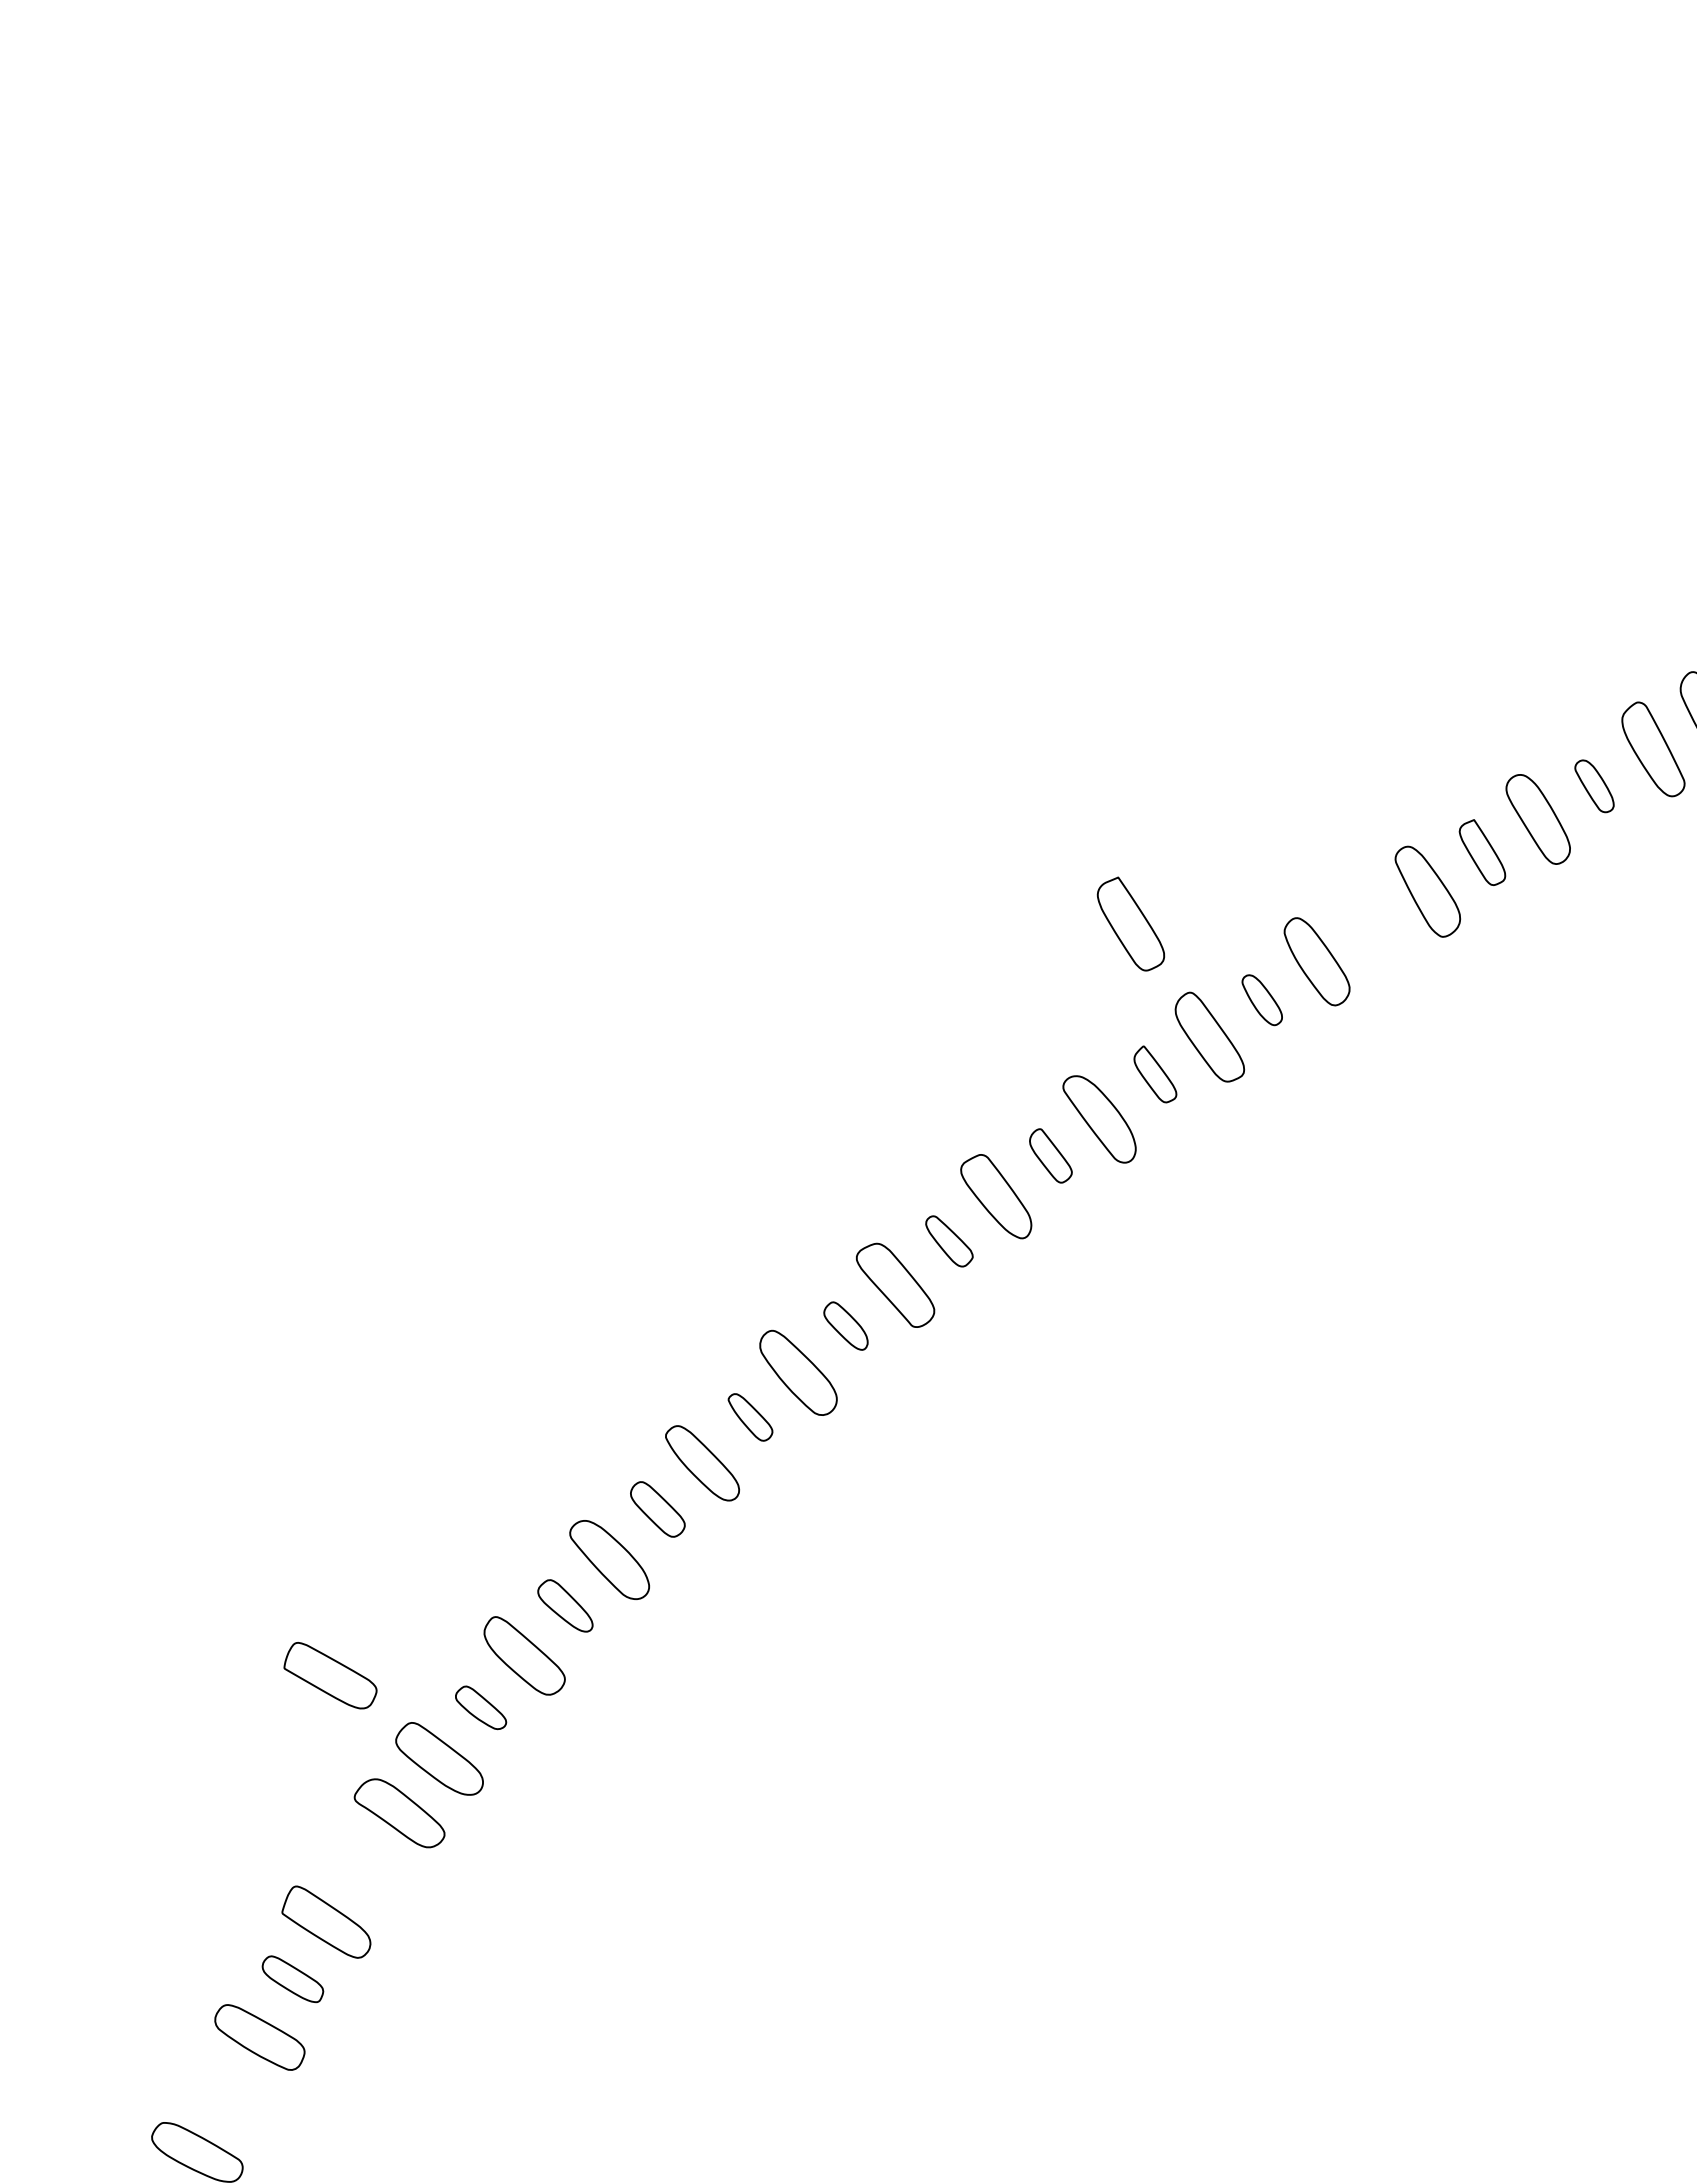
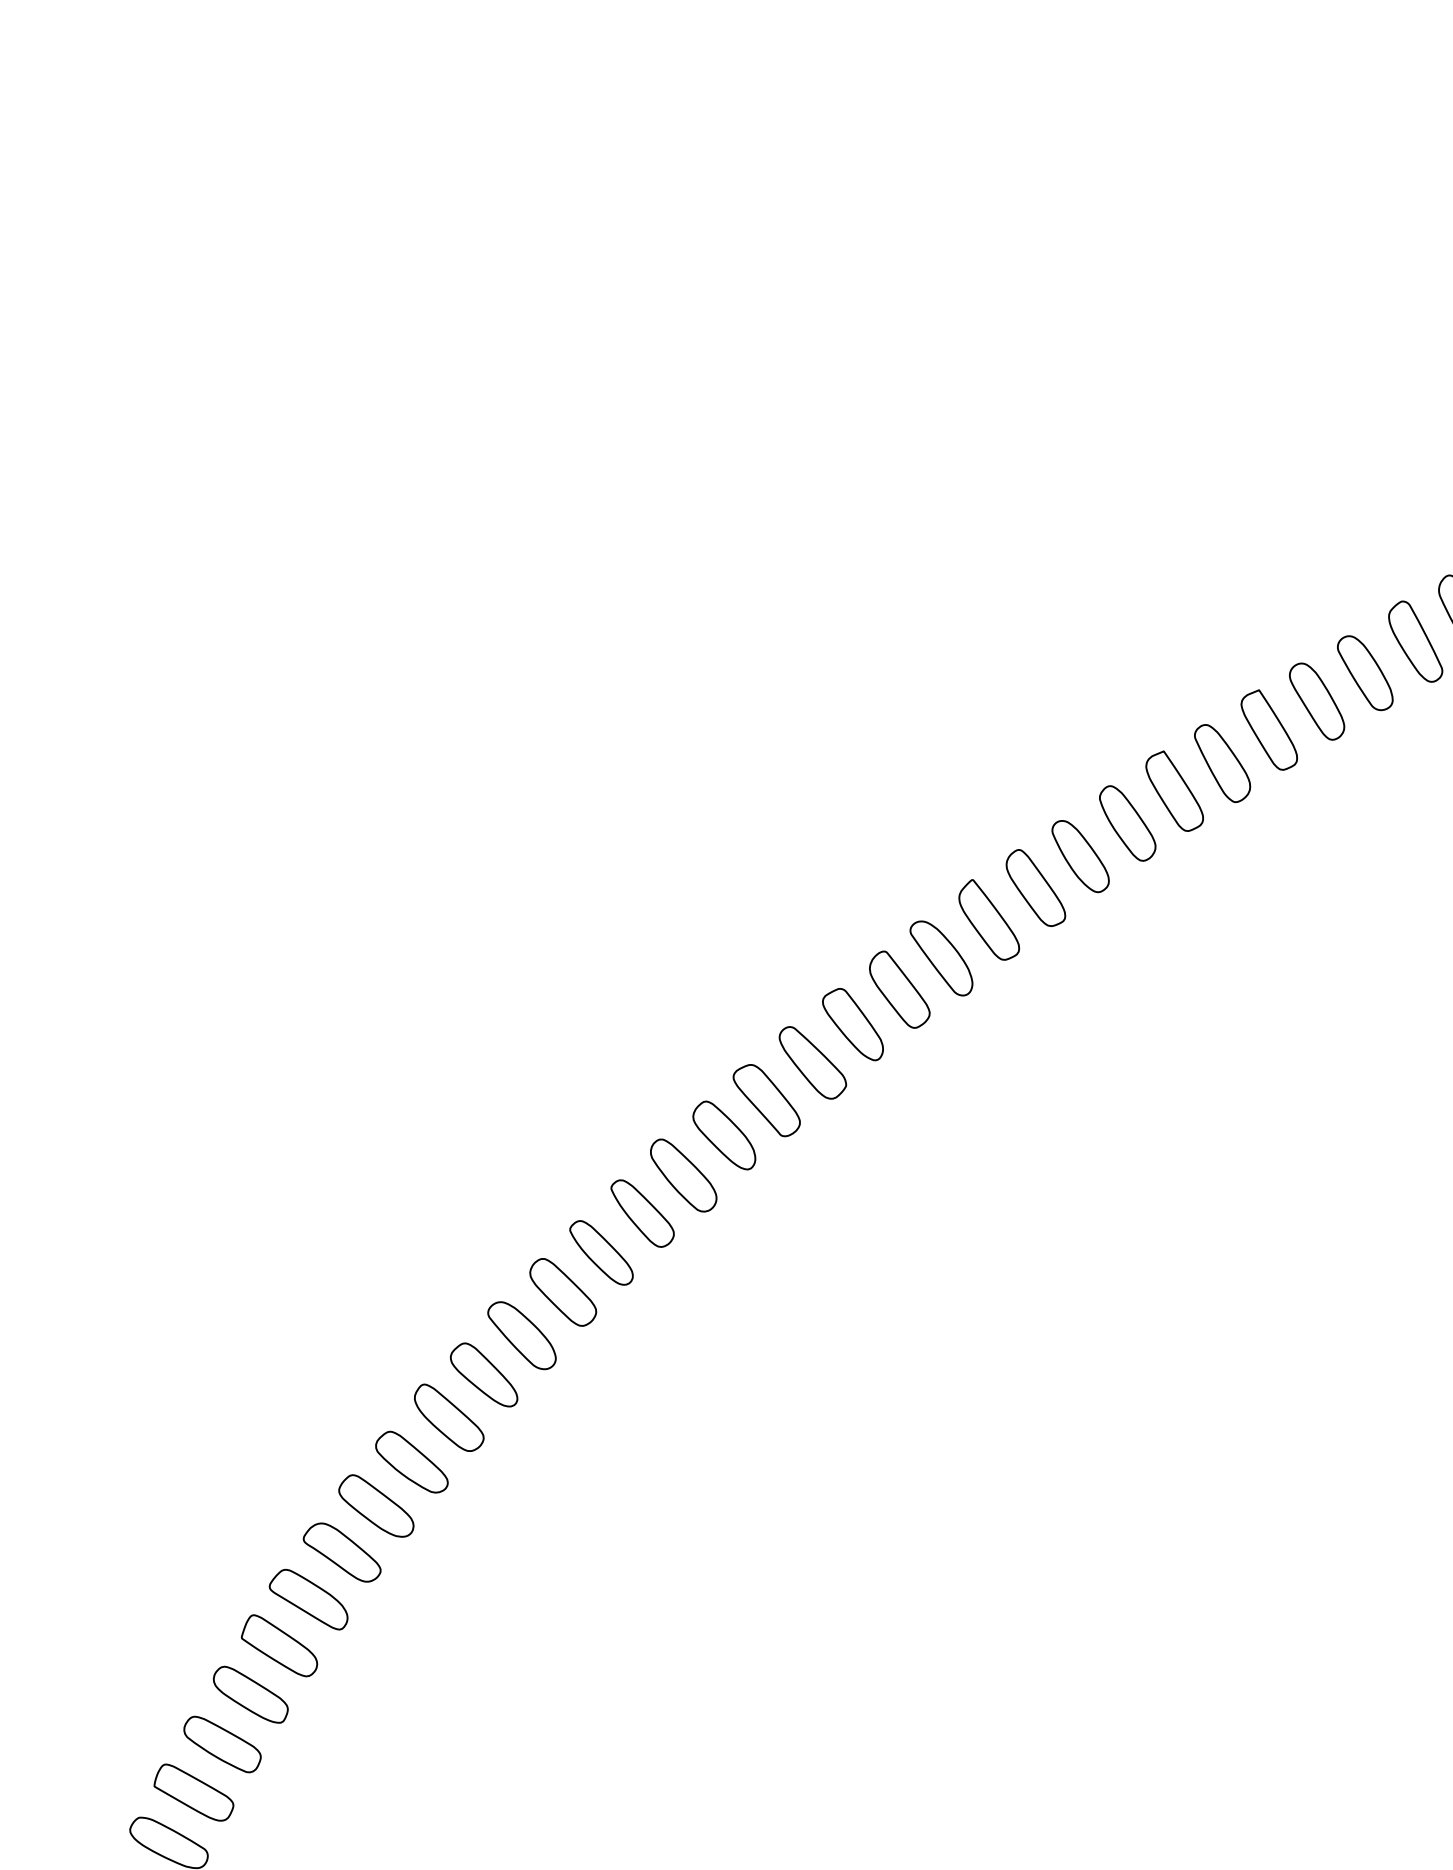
part: (1594, 786) -> (1365, 673), size x1.67
part: (1482, 852) -> (1269, 729), size x1.43
part: (1130, 923) -> (1174, 790), moved
part: (1262, 999) -> (1080, 855), size x1.67
part: (1155, 1074) -> (989, 920), size x1.67
part: (1050, 1155) -> (899, 989), size x1.67
part: (949, 1241) -> (812, 1063), size x1.67
part: (845, 1325) -> (723, 1134), size x1.67
part: (750, 1417) -> (642, 1213), size x1.67
part: (657, 1509) -> (562, 1292), size x1.43
part: (565, 1605) -> (484, 1374), size x1.43
part: (330, 1675) -> (193, 1792), moved
part: (480, 1707) -> (411, 1461), size x1.67
part: (360, 1868) -> (308, 1599), added
part: (292, 1978) -> (250, 1694), size x1.43

